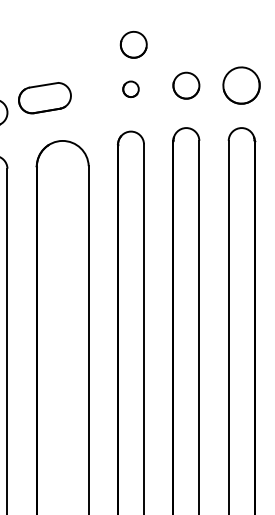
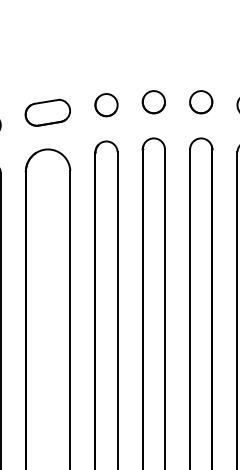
part: (133, 45) -> (108, 67), removed
part: (242, 86) -> (201, 102), size x0.71
part: (131, 89) -> (106, 105), size x1.67
part: (44, 97) -> (47, 112), moved

